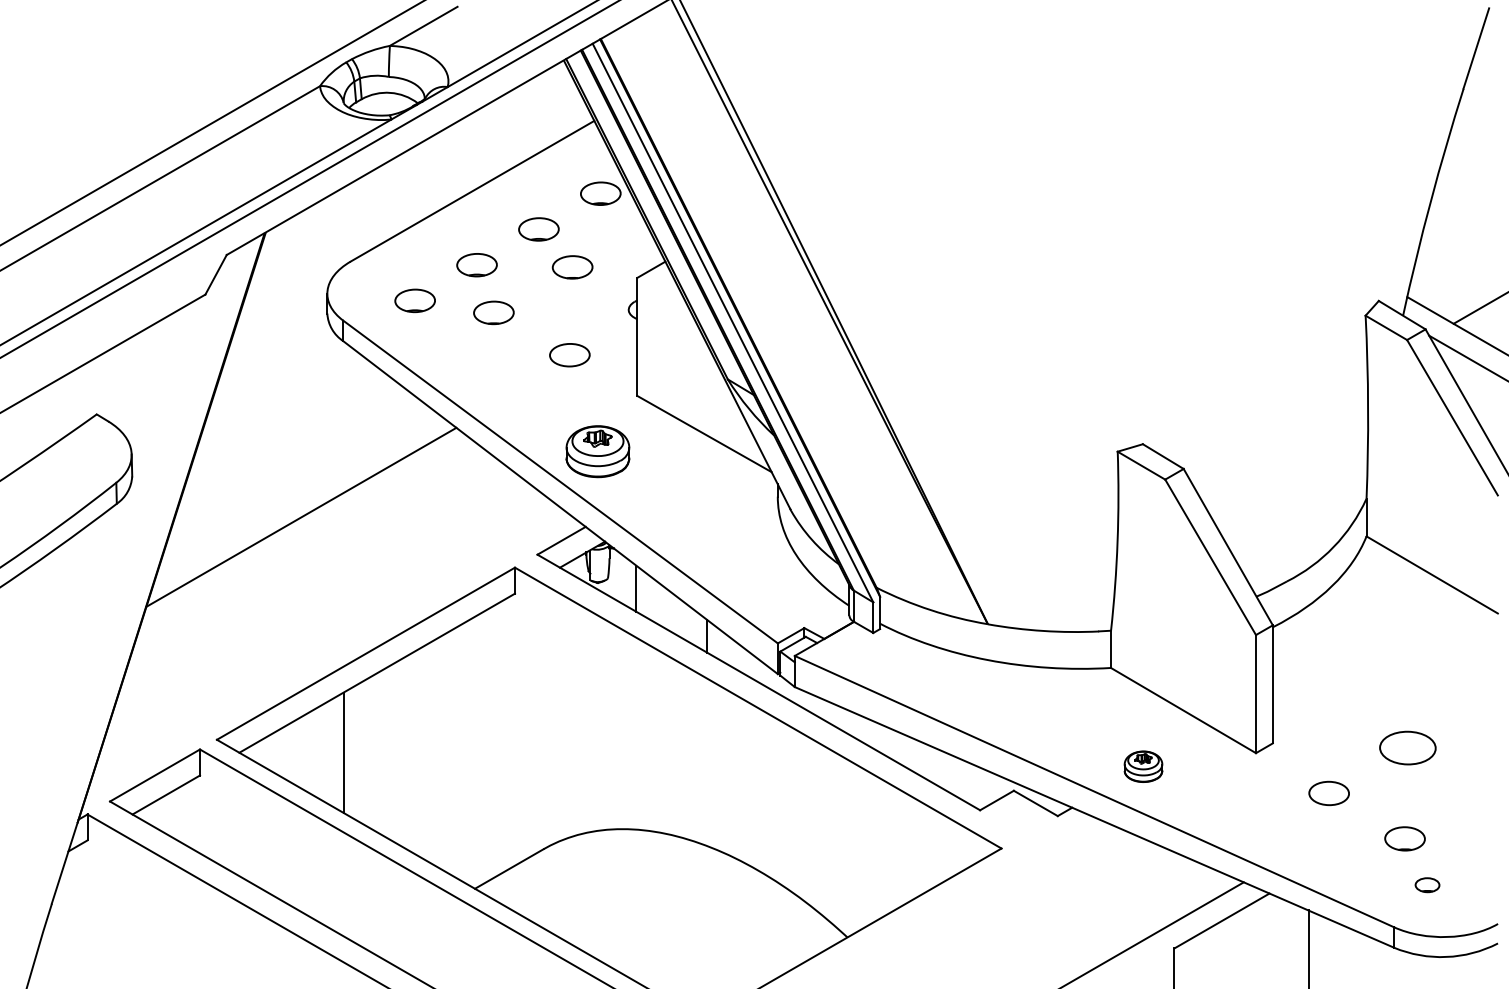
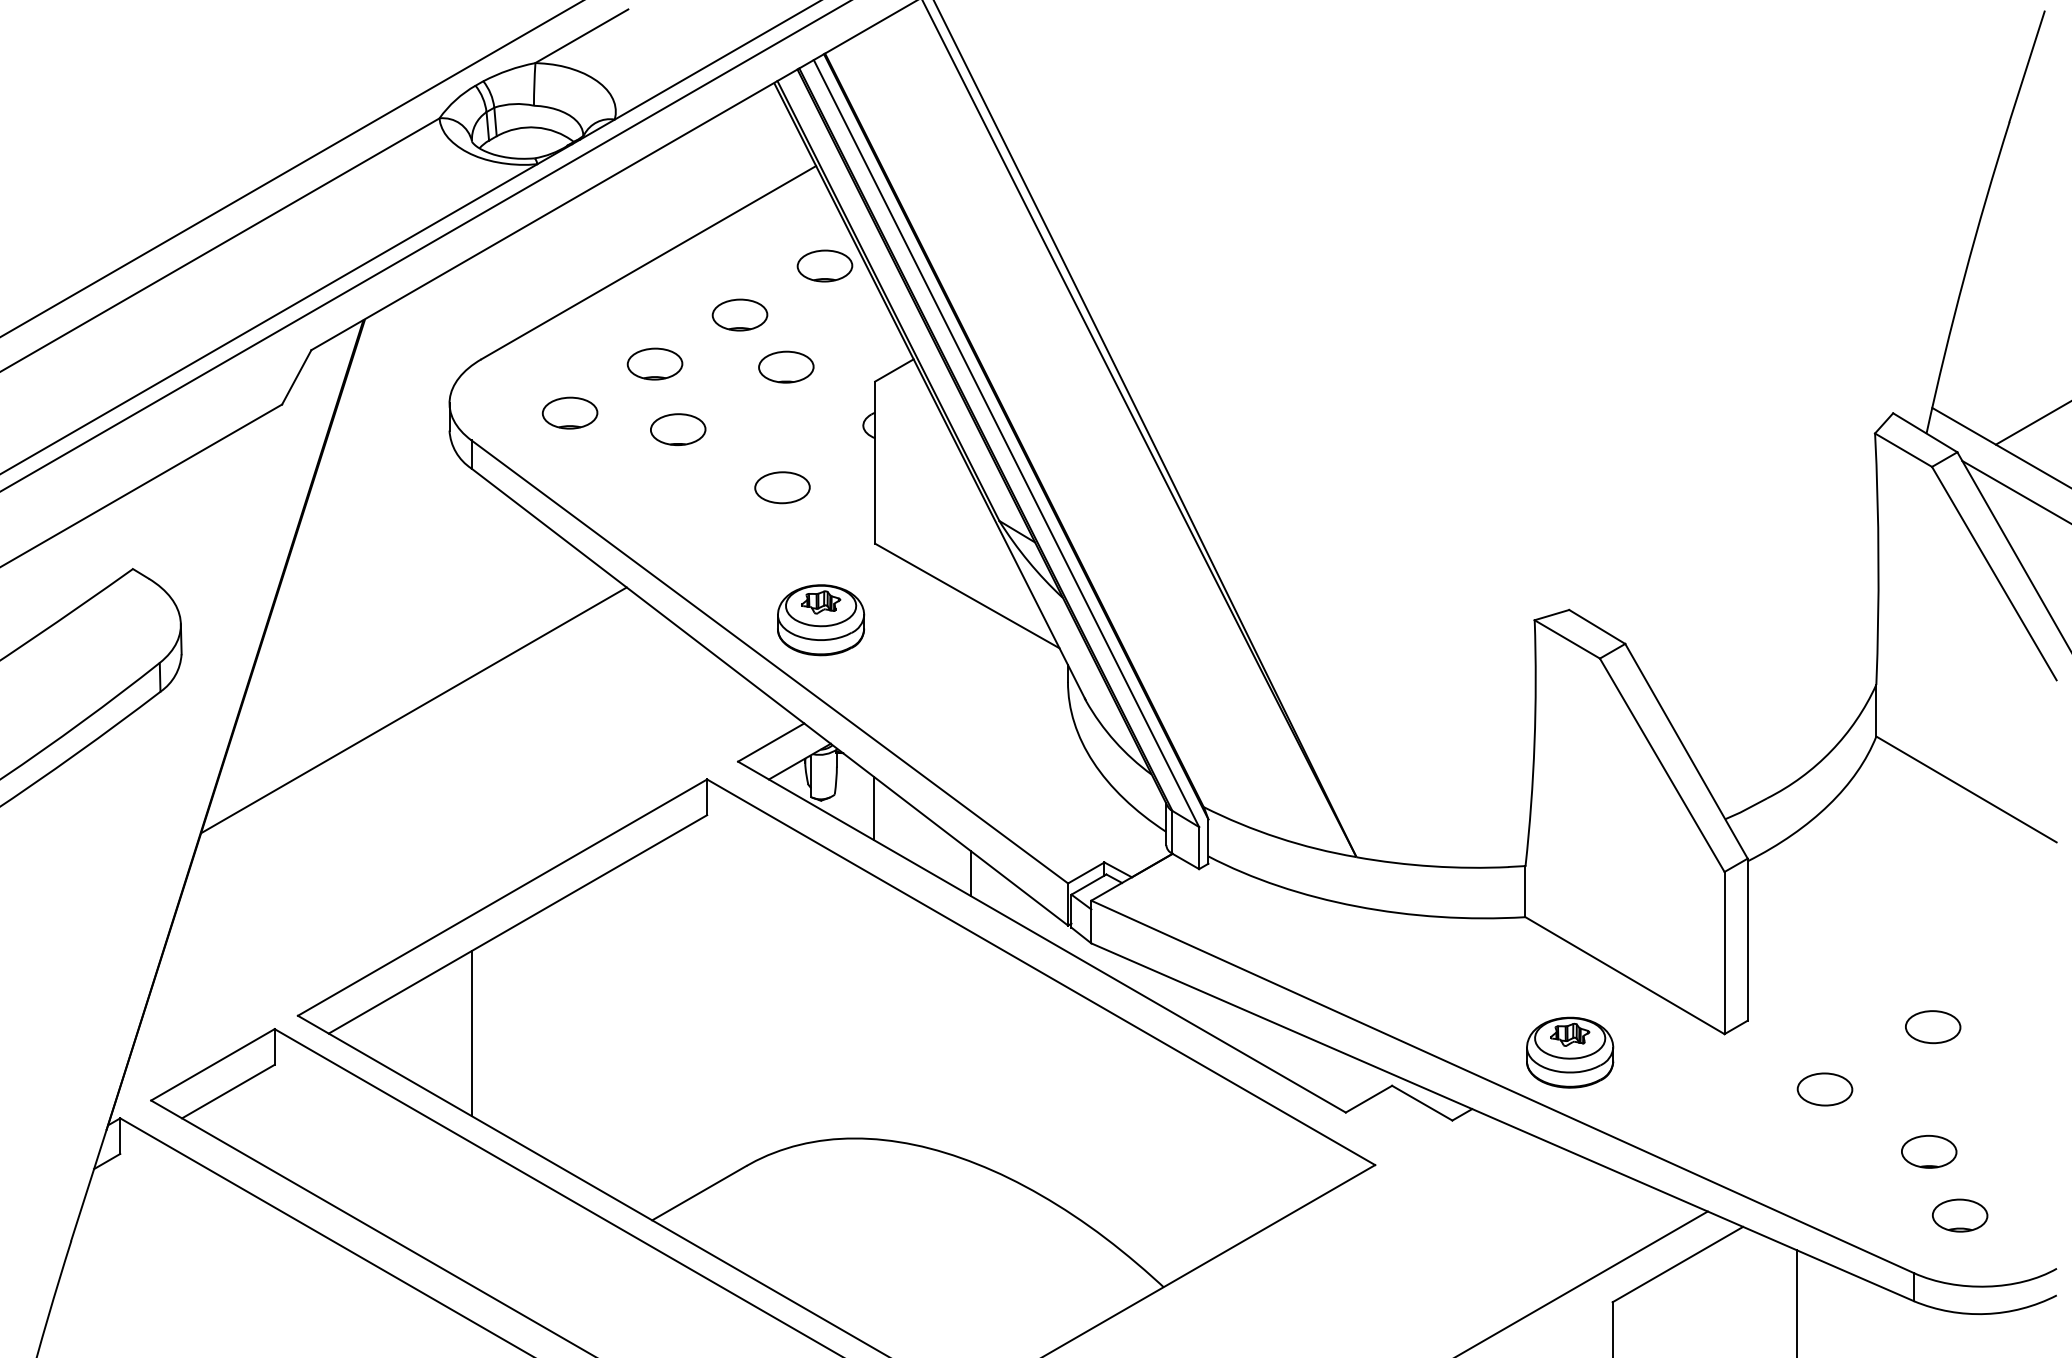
part: (1407, 747) -> (1932, 1026), size x0.71
part: (1143, 766) -> (1570, 1052), size x1.67
part: (1427, 884) -> (1960, 1214), size x1.67

